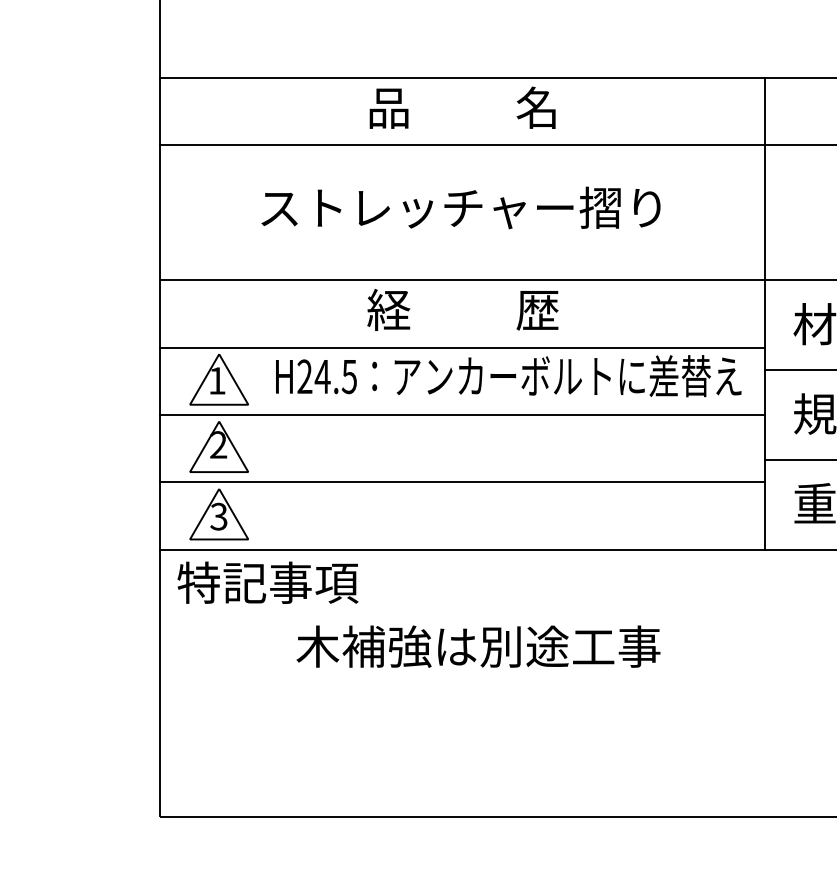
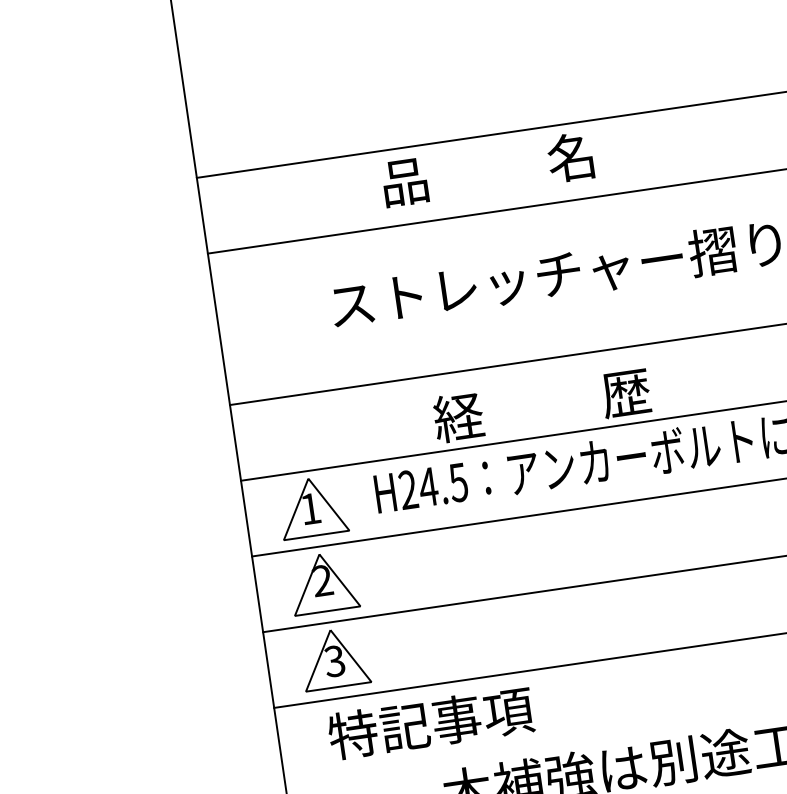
text: (462, 107) -> (487, 169), moved
text: (462, 309) -> (541, 404), moved
text: (267, 582) -> (430, 722), moved

